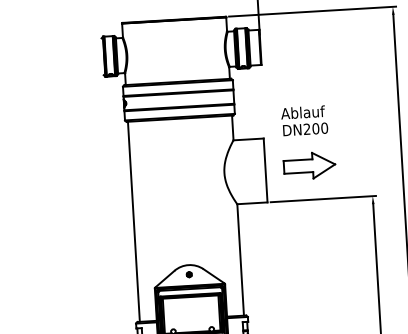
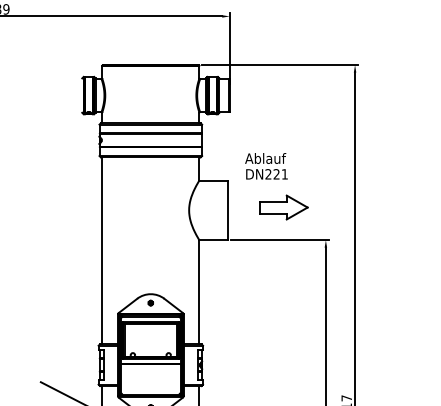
text: (319, 128) -> (280, 174), DN200 -> DN221
part: (309, 165) -> (283, 207), moved

